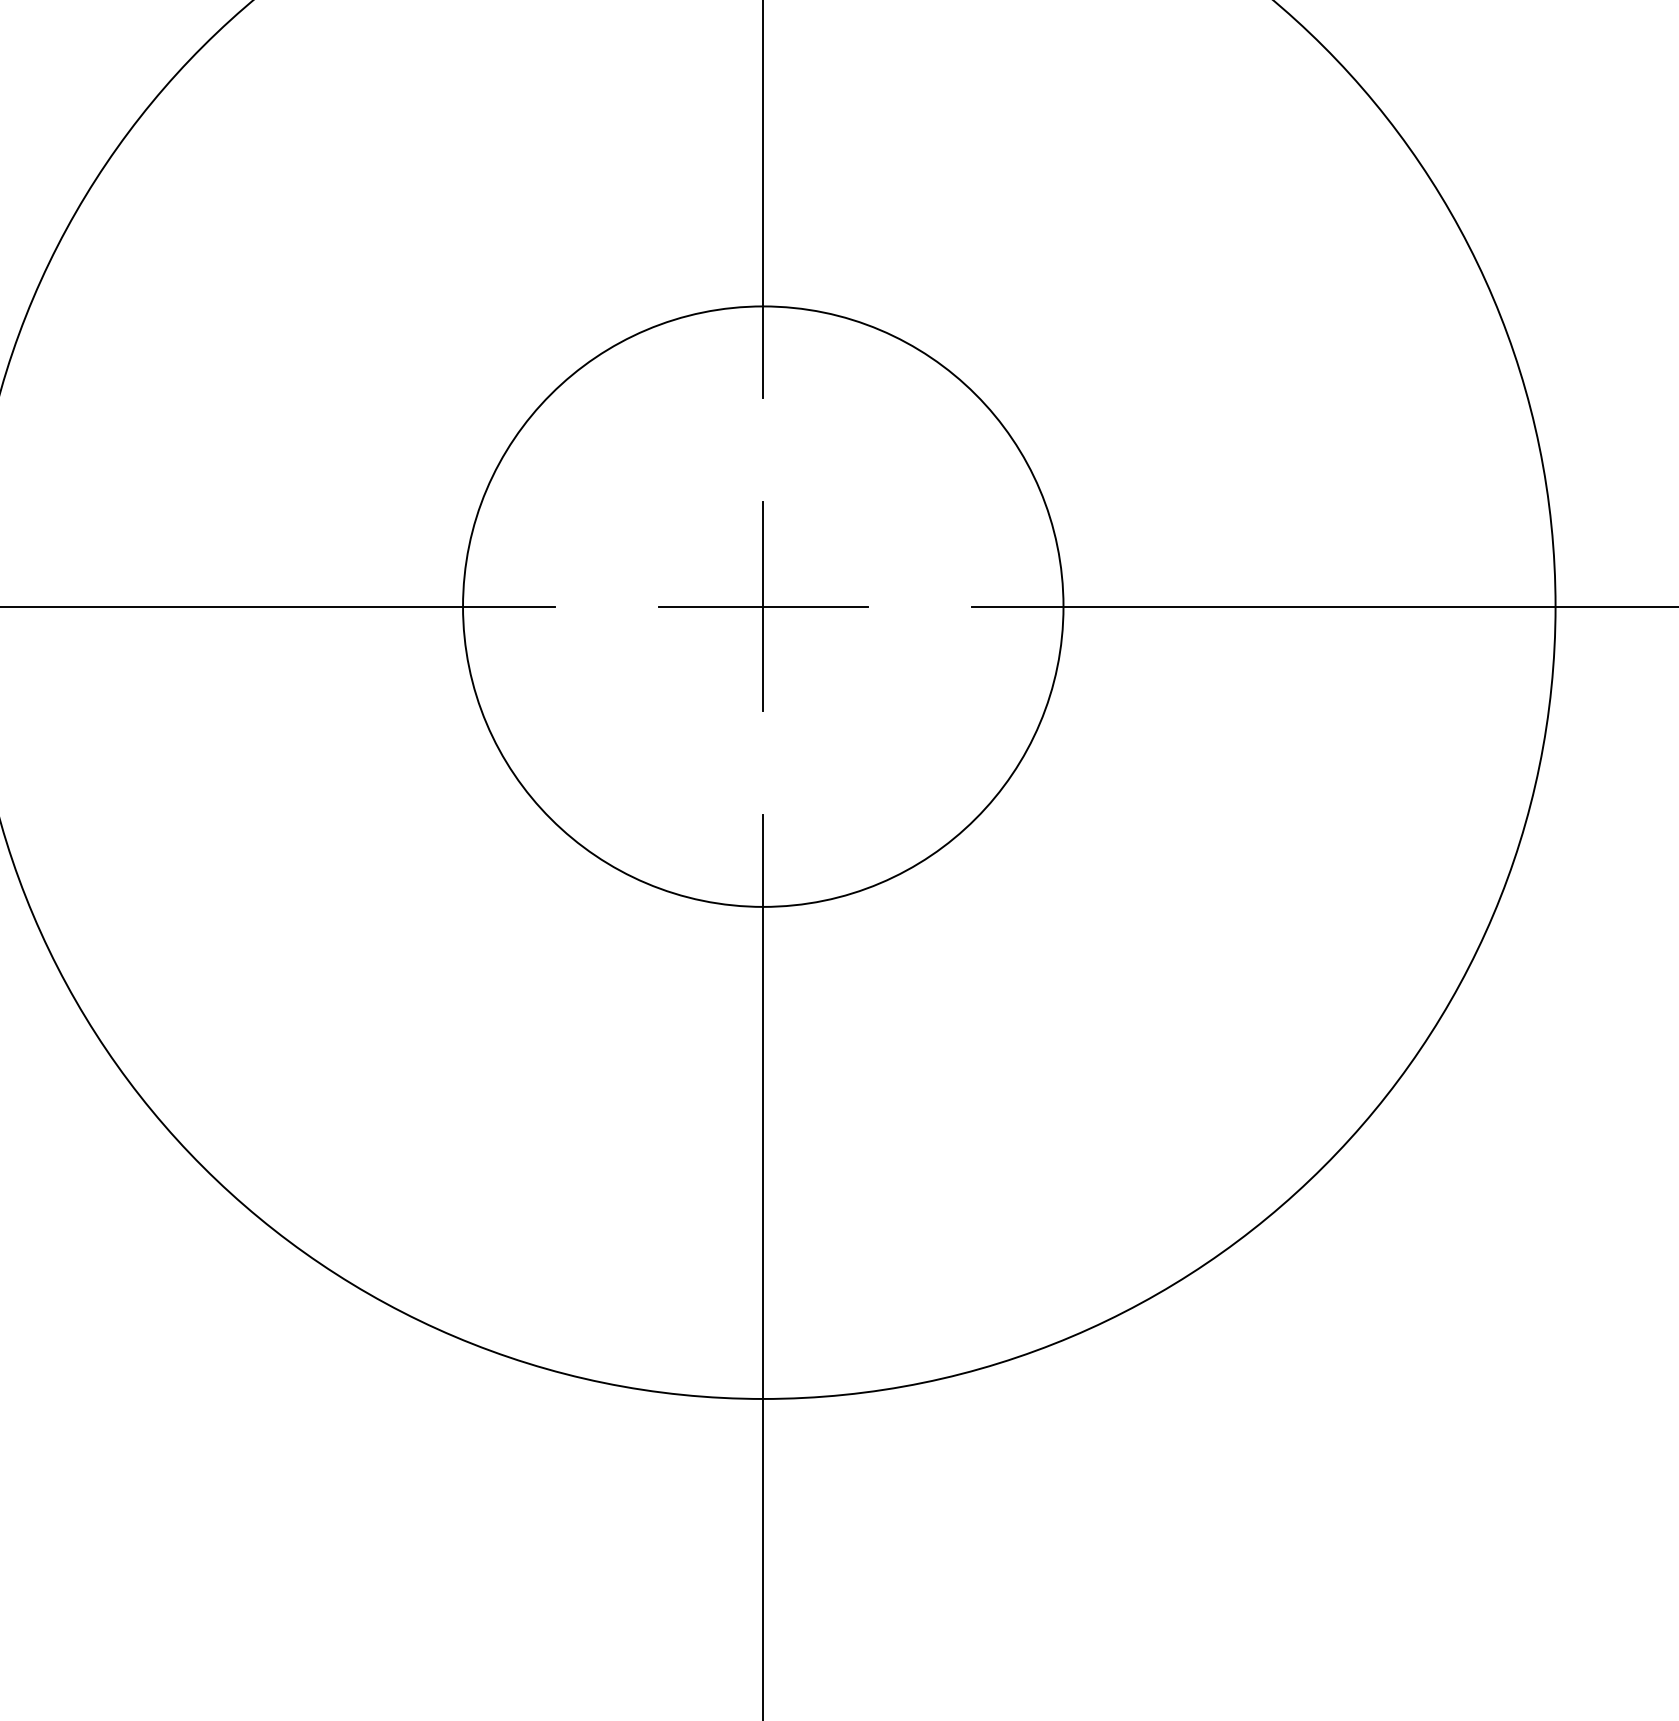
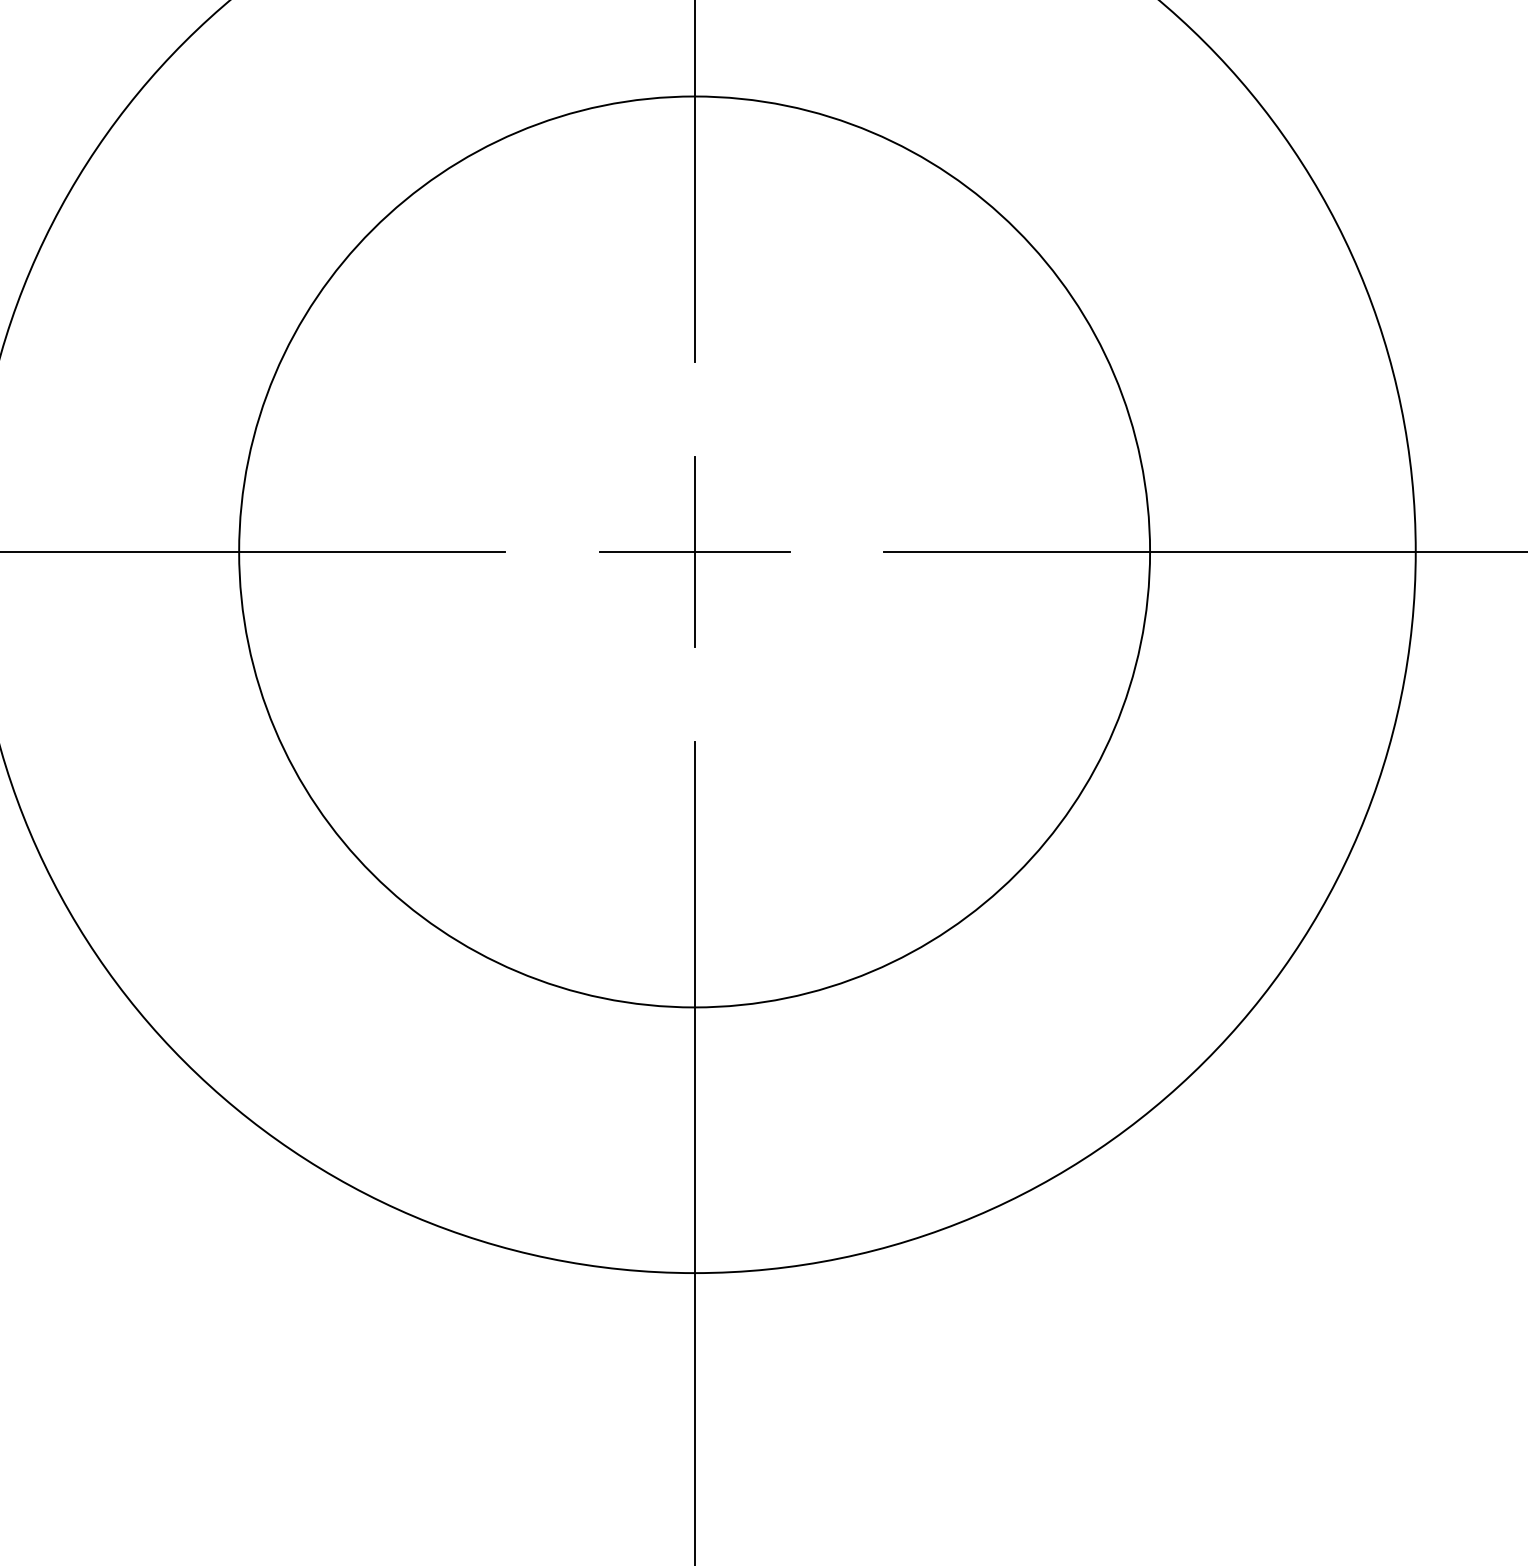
circle: (762, 606) -> (693, 551), size x1.67

